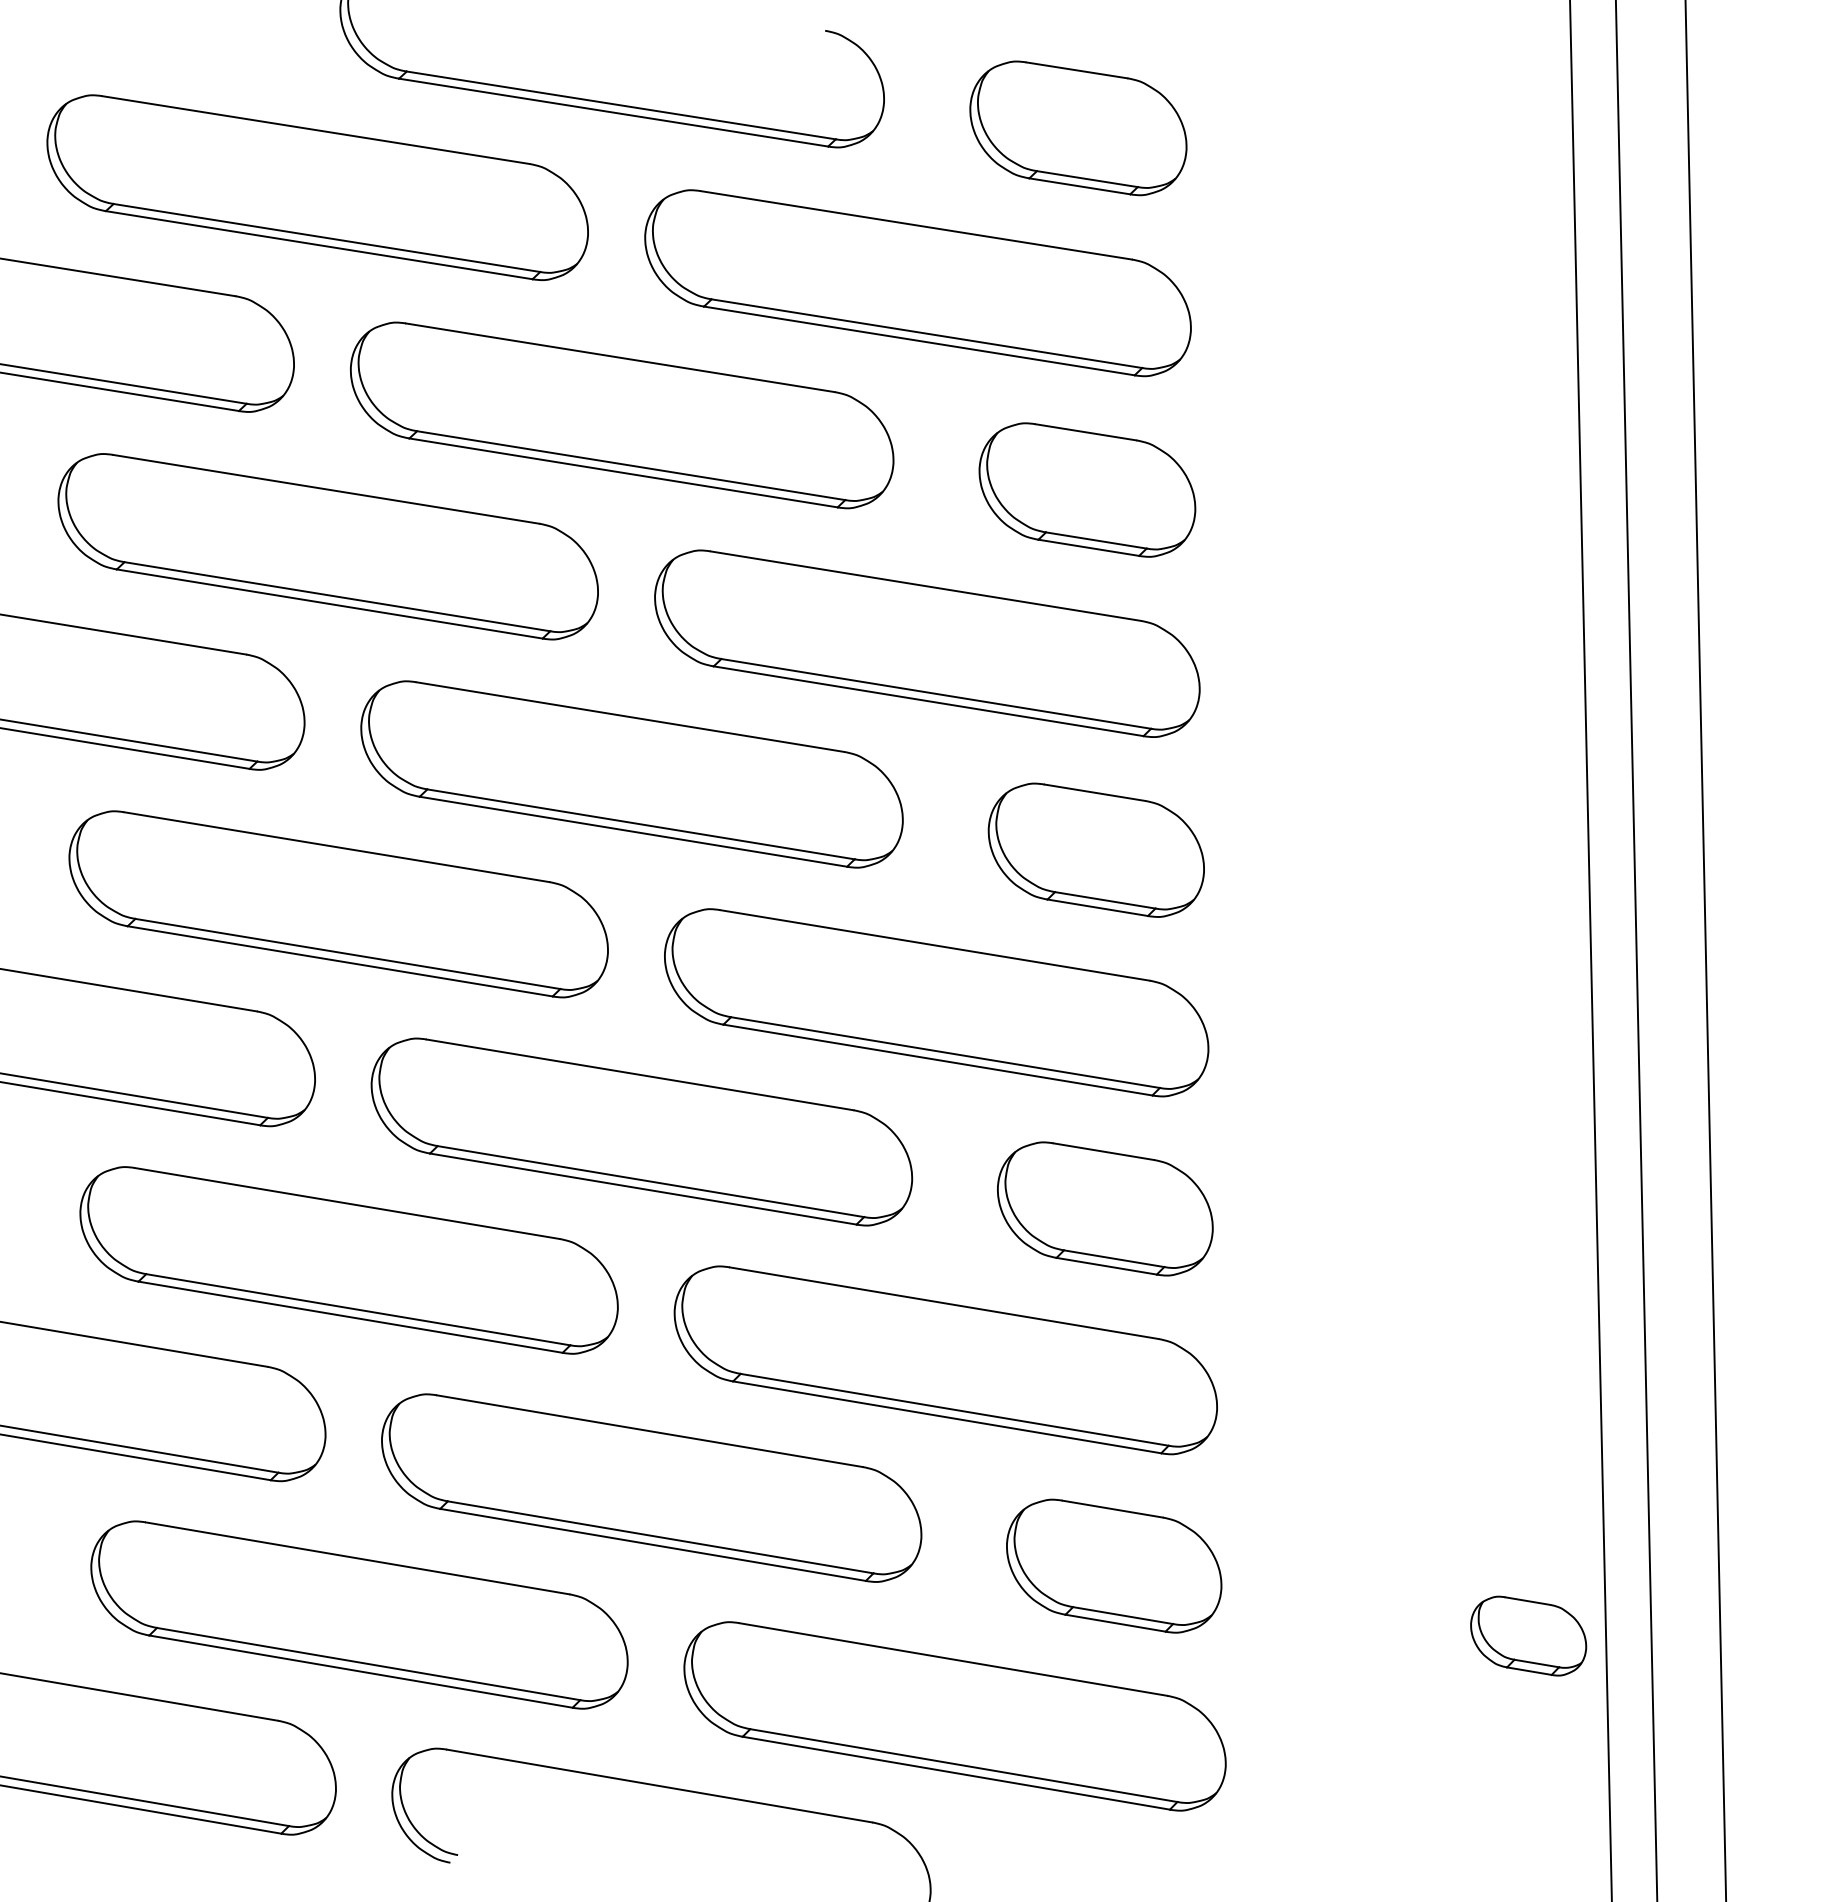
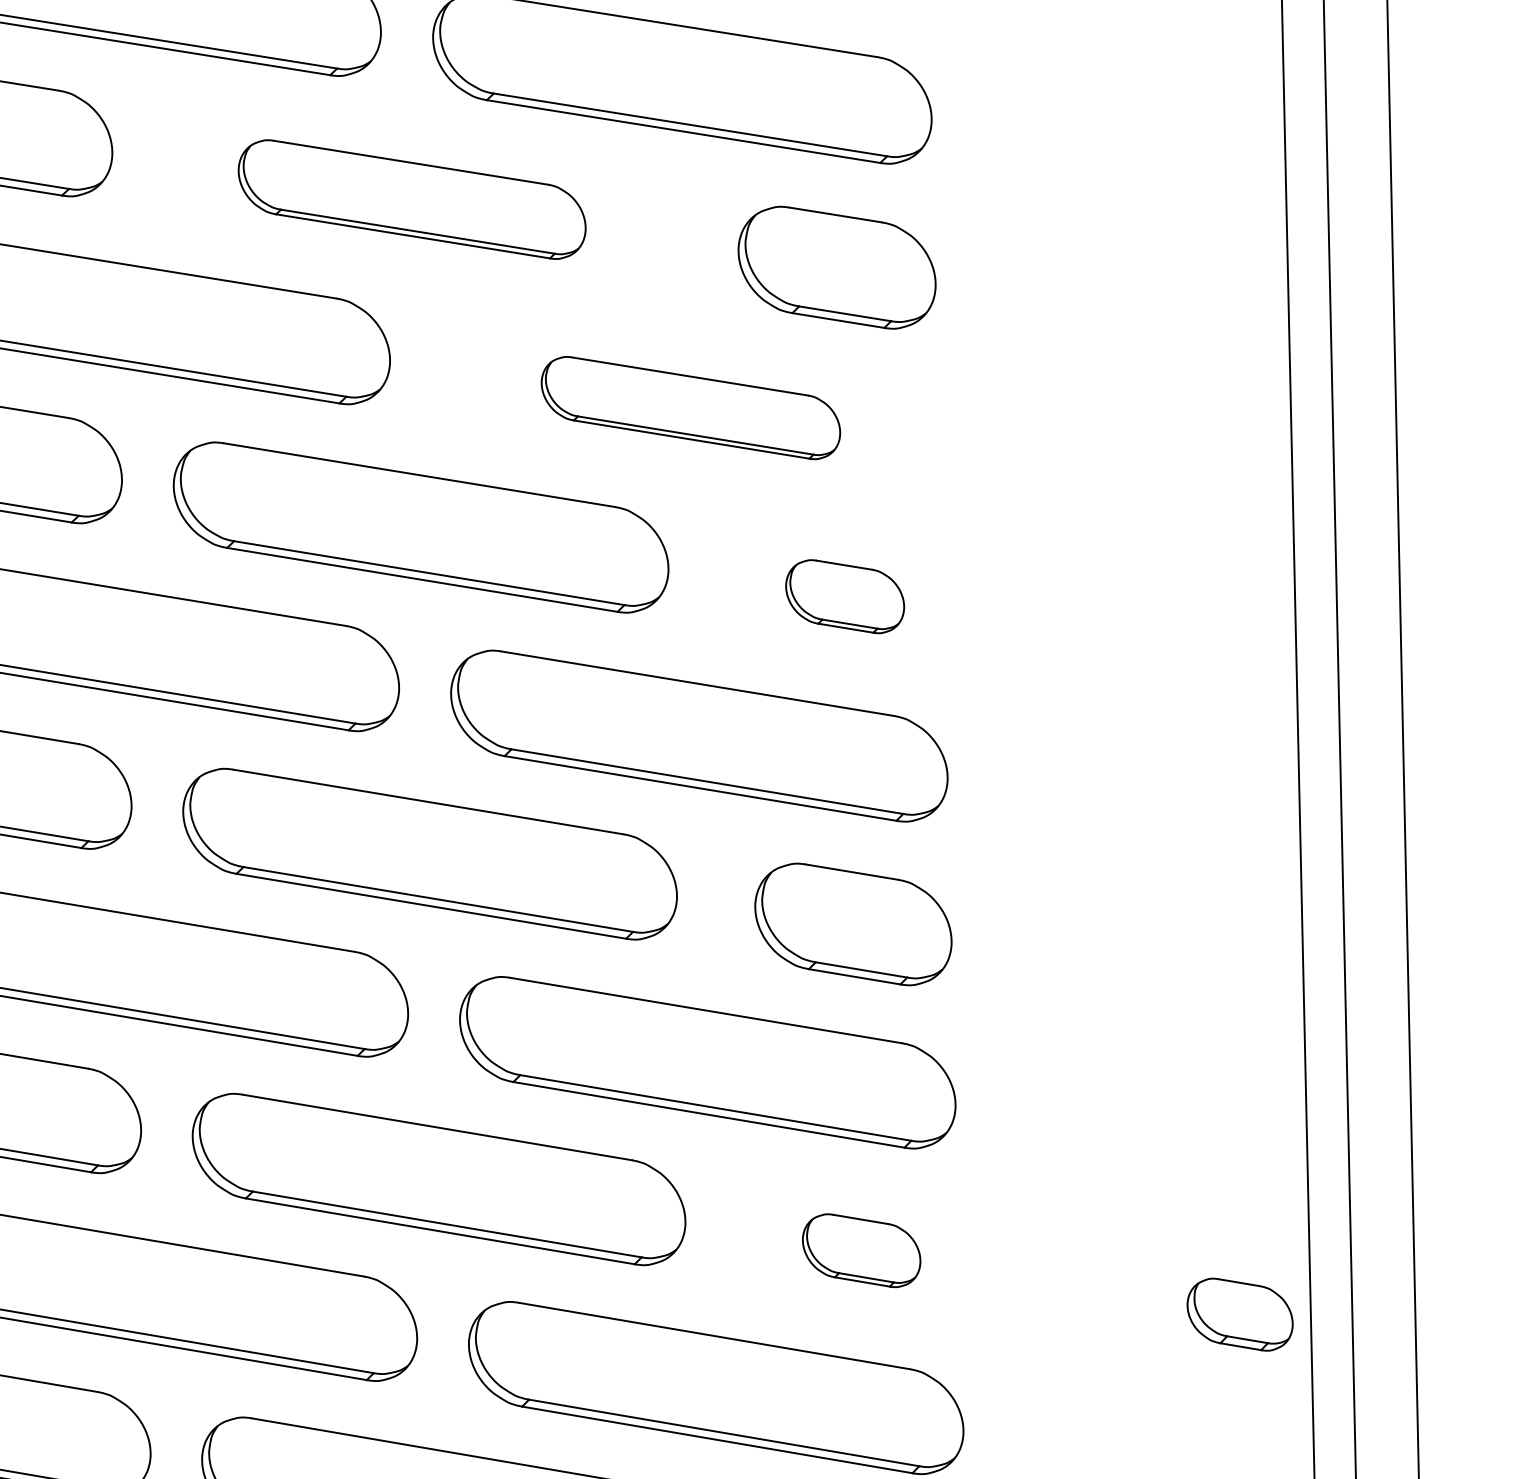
part: (622, 415) -> (412, 199), size x0.7
part: (927, 643) -> (691, 407), size x0.6
part: (1095, 849) -> (844, 596), size x0.6
part: (1114, 1565) -> (861, 1250), size x0.6

